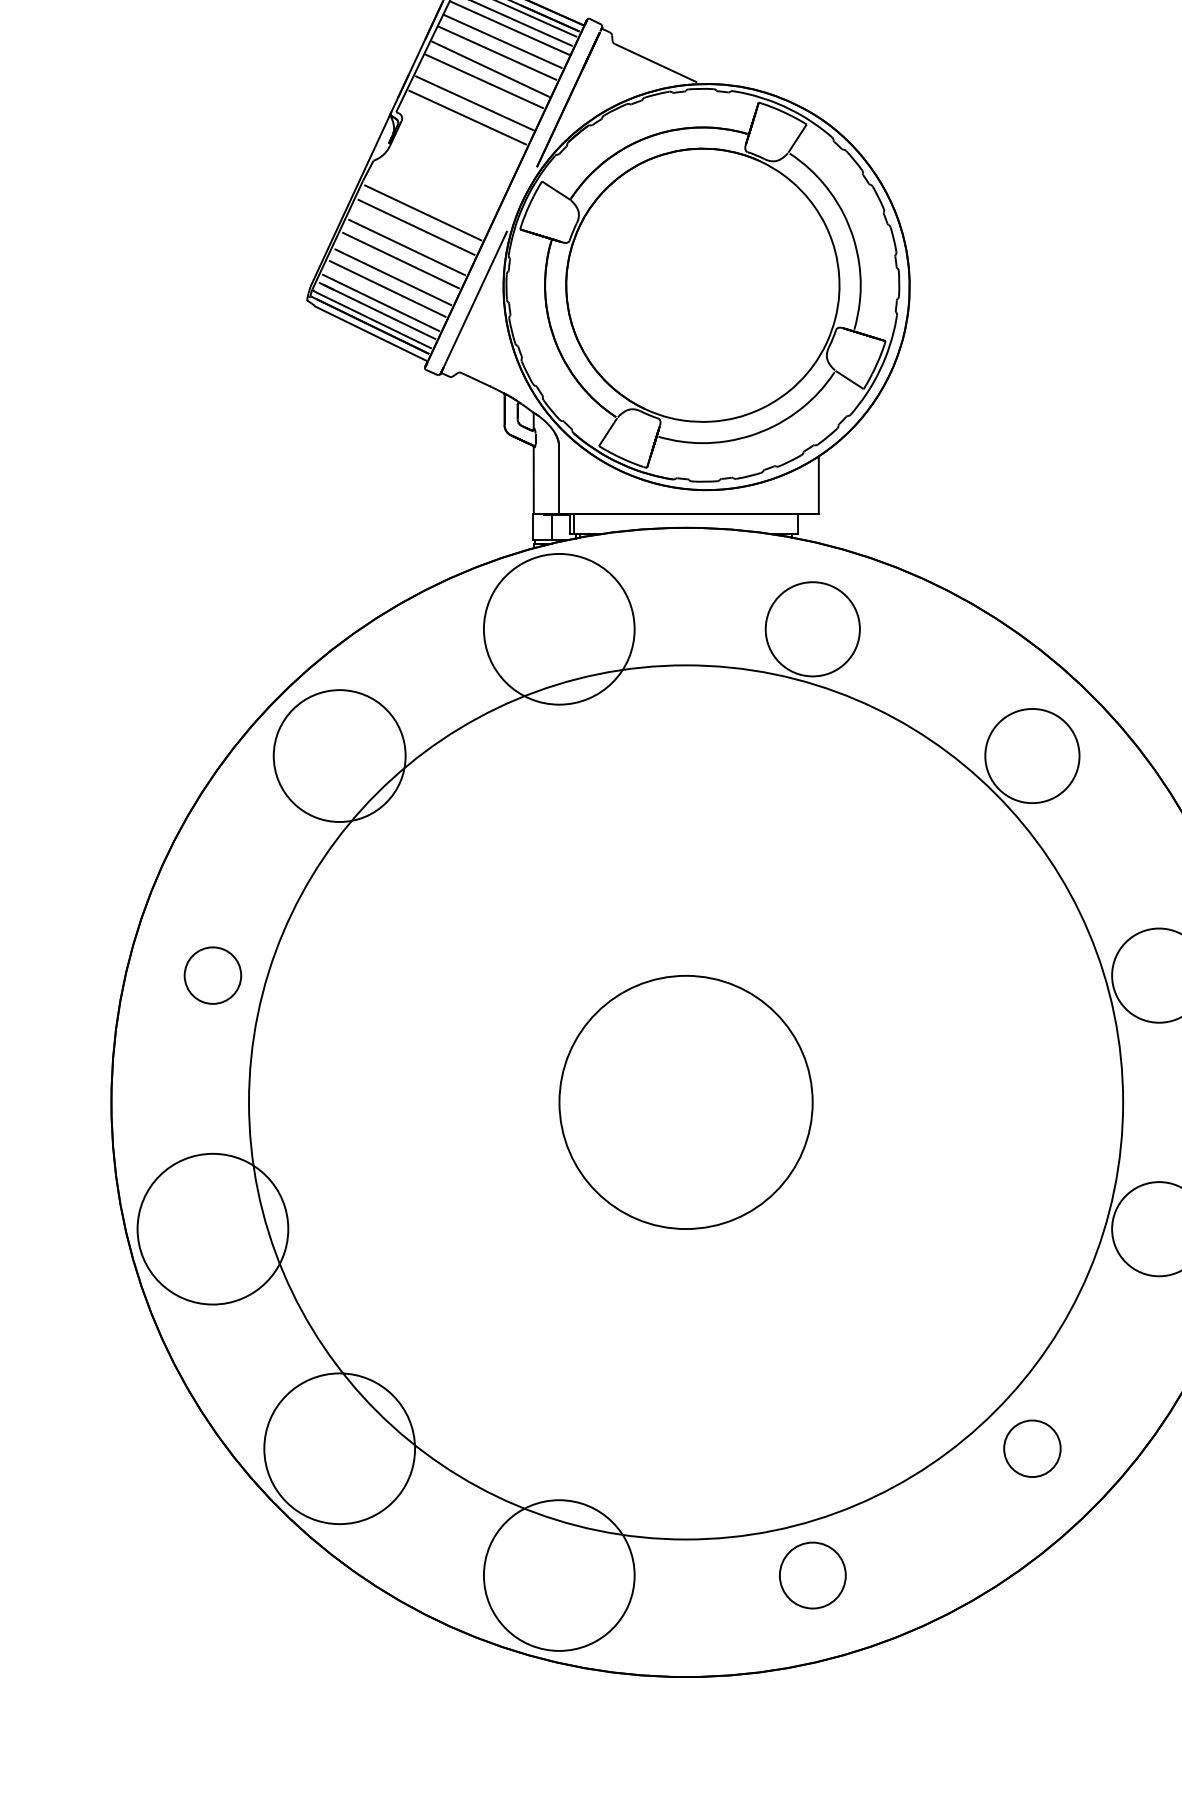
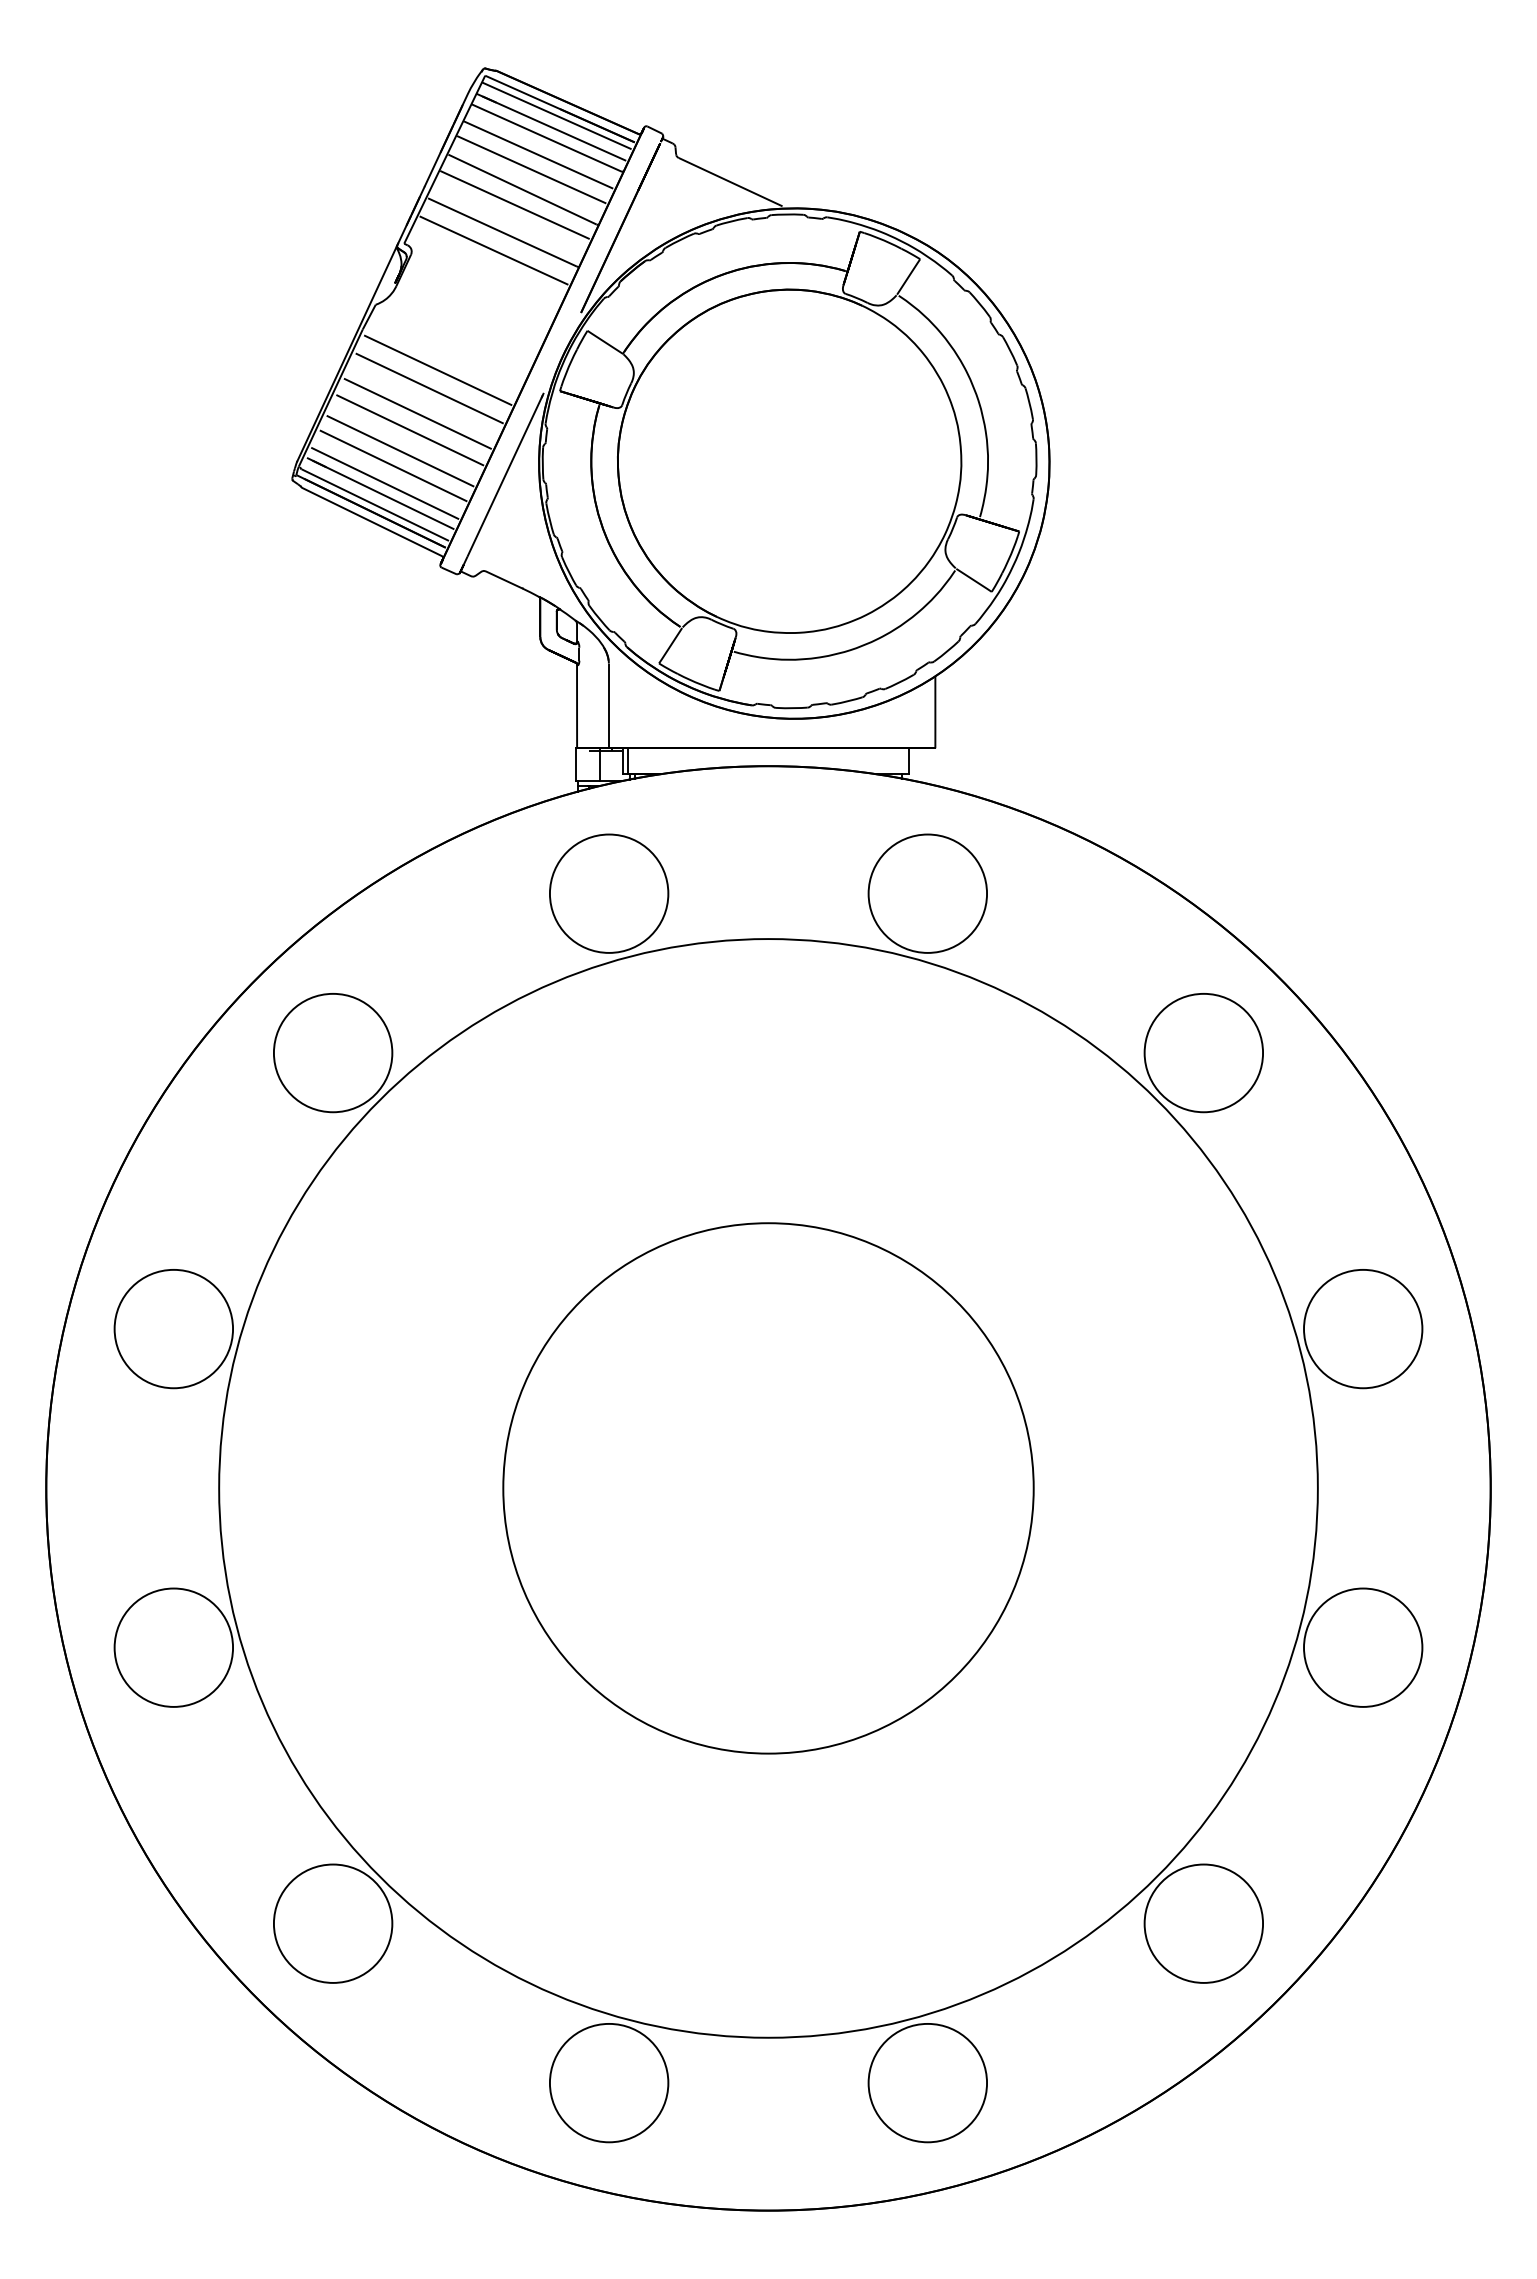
circle: (558, 629) -> (608, 893), size x0.62
circle: (339, 755) -> (332, 1052), size x0.71
circle: (212, 975) -> (173, 1328), size x1.67
circle: (686, 1102) -> (768, 1488), size x1.67
circle: (212, 1229) -> (173, 1647), size x0.62
circle: (339, 1448) -> (332, 1923), size x0.62
circle: (1032, 1448) -> (1203, 1923), size x1.67
circle: (558, 1575) -> (608, 2082), size x0.62
circle: (812, 1575) -> (927, 2082), size x1.43

